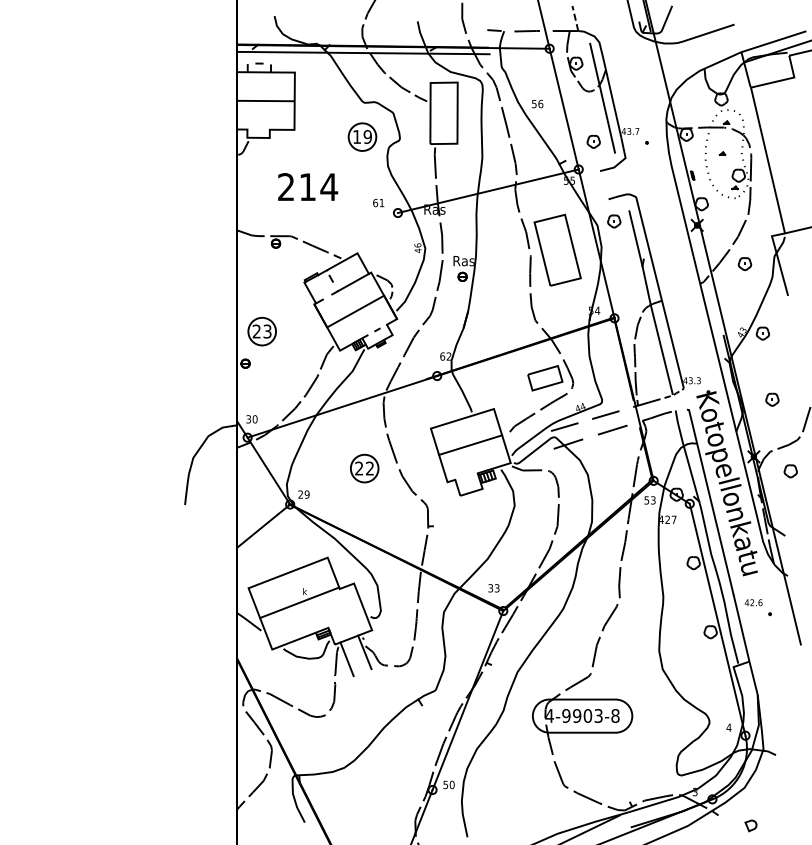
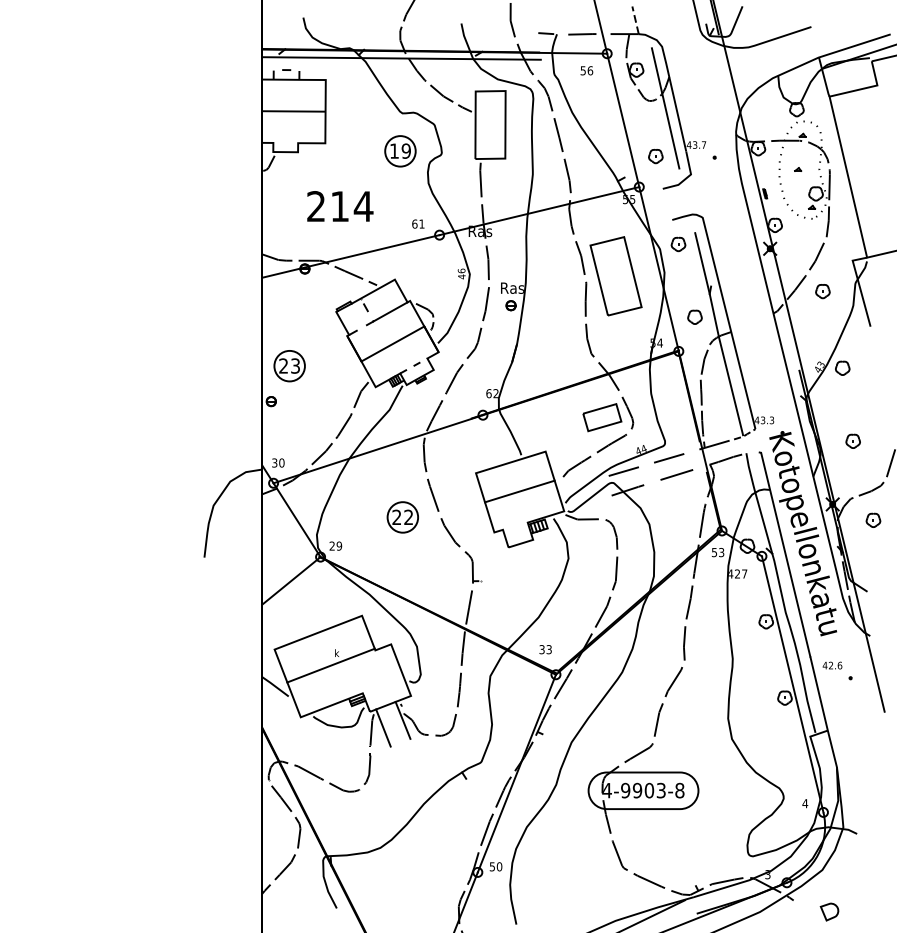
text: (537, 103) -> (586, 70), moved
line: (317, 232) -> (350, 256), added
part: (628, 286) -> (694, 316), added
part: (750, 825) -> (829, 911), size x1.43

